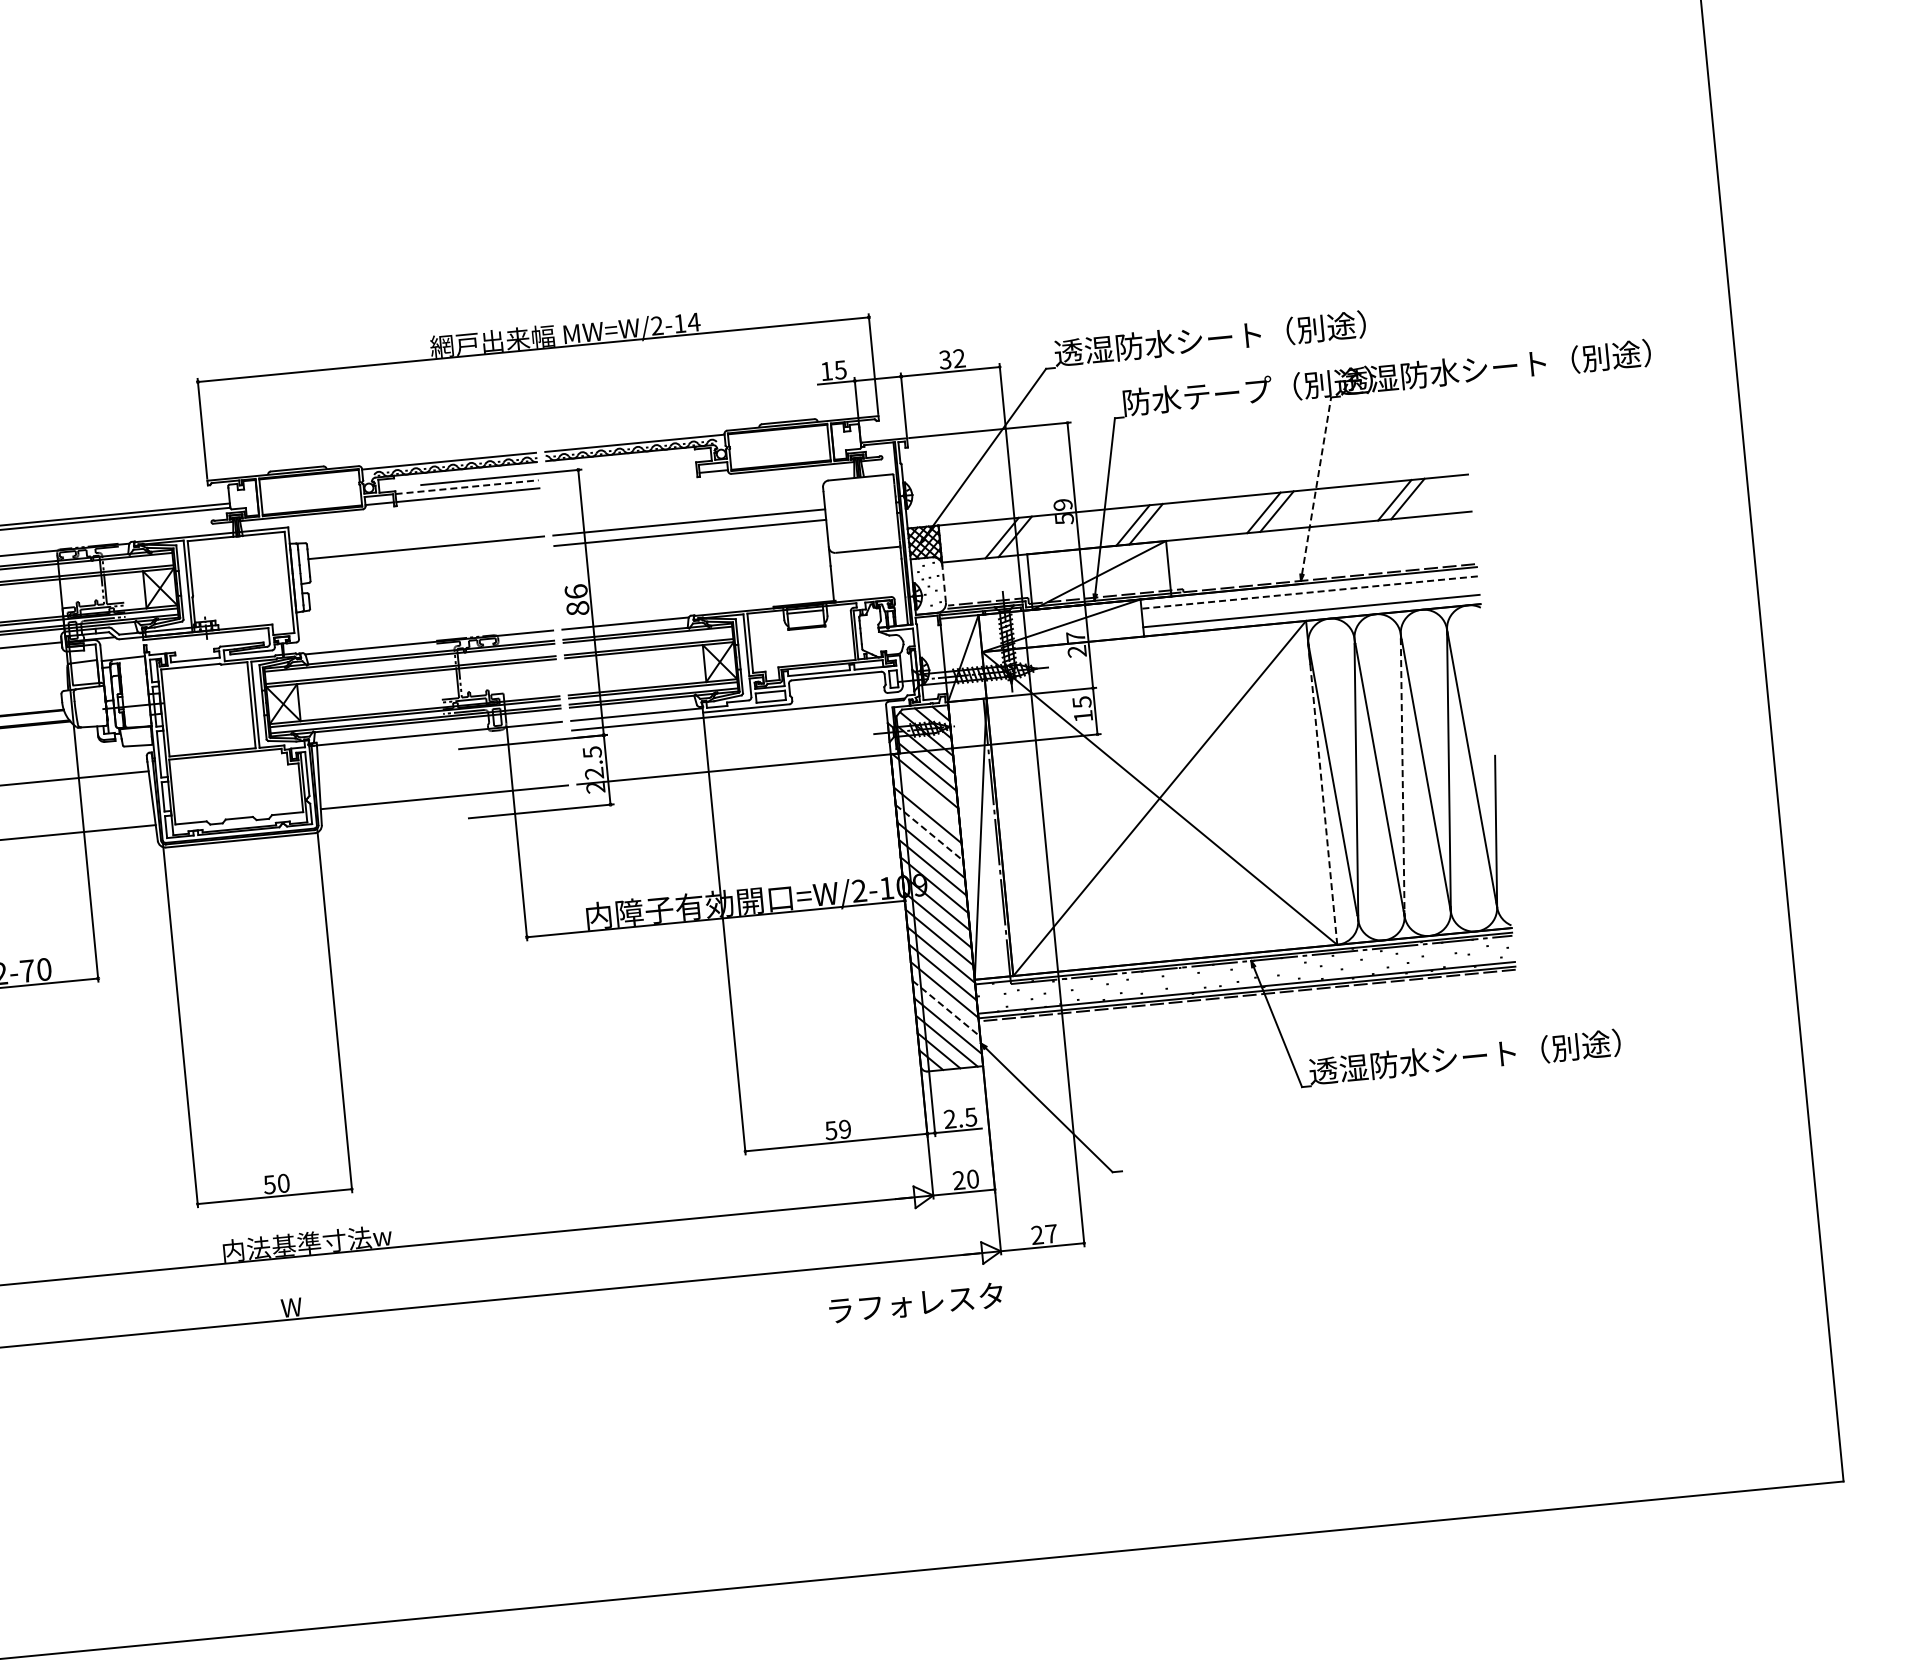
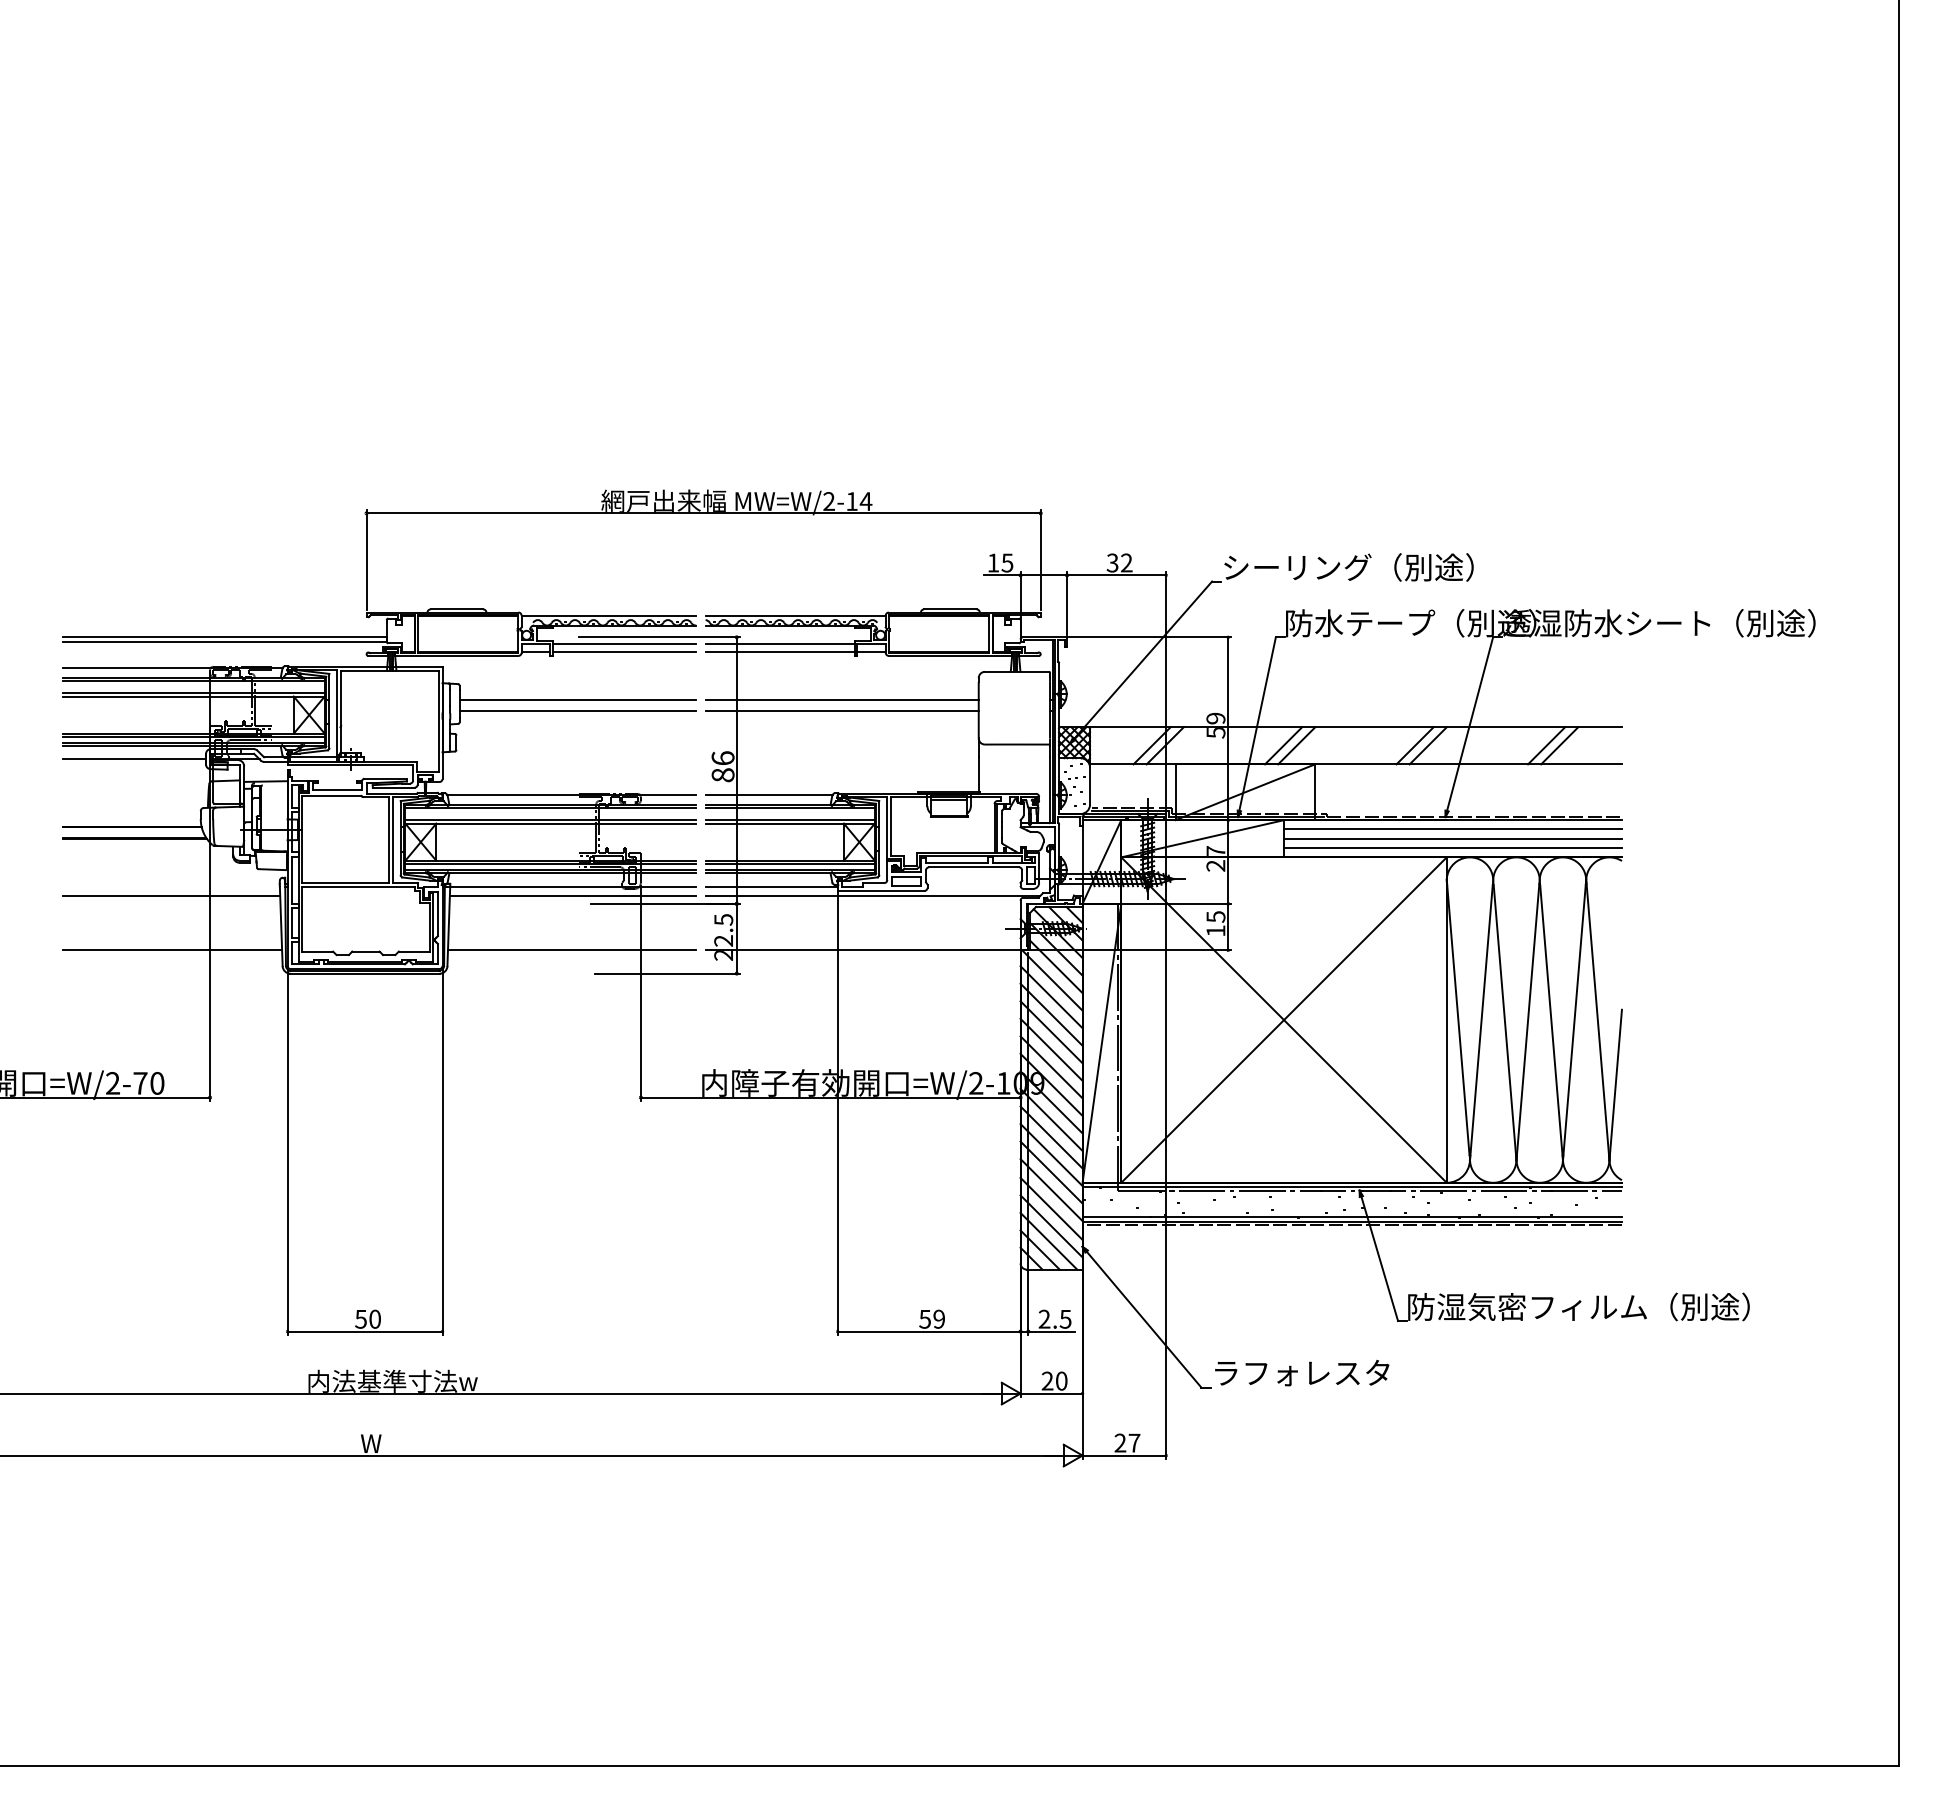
text: (1210, 338) -> (1378, 567), 透湿防水シート（別途） -> シーリング（別途）
line: (621, 471) -> (779, 643), added
line: (622, 479) -> (779, 651), added
line: (467, 486) -> (624, 643), dashed -> solid
line: (1317, 486) -> (1470, 724), dashed -> solid
line: (426, 558) -> (577, 710), added
line: (944, 584) -> (1090, 786), dashed -> solid
line: (1309, 592) -> (1452, 829), dashed -> solid
line: (1310, 601) -> (1452, 838), added
line: (439, 743) -> (572, 896), added
line: (1402, 777) -> (1527, 1022), dashed -> solid
line: (1322, 794) -> (1446, 1031), dashed -> solid
line: (926, 798) -> (1051, 997), added
line: (929, 833) -> (1051, 1032), dashed -> solid
line: (946, 1008) -> (1051, 1208), dashed -> solid
text: (1480, 1055) -> (1578, 1306), 透湿防水シート（別途） -> 防湿気密フィルム（別途）
text: (916, 1303) -> (1302, 1373), moved

